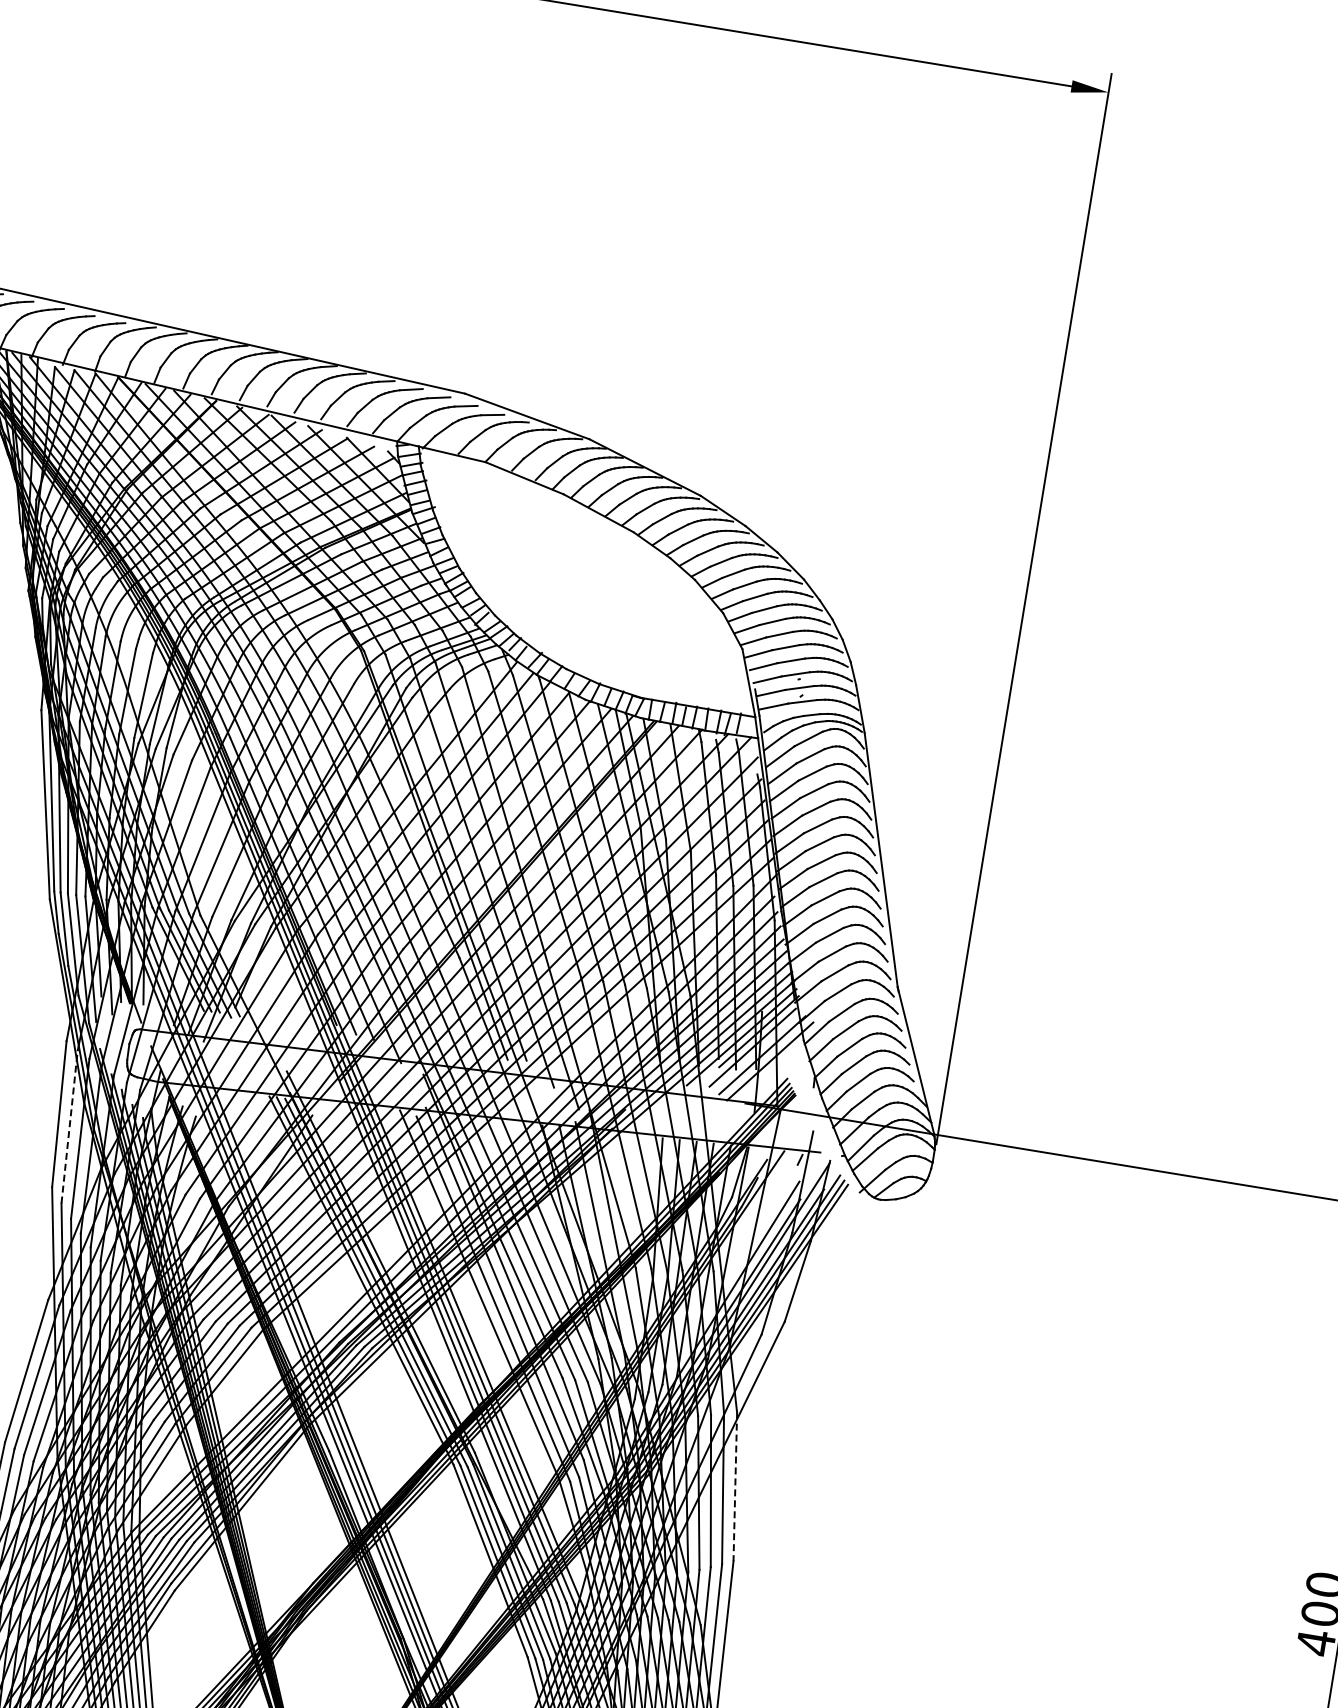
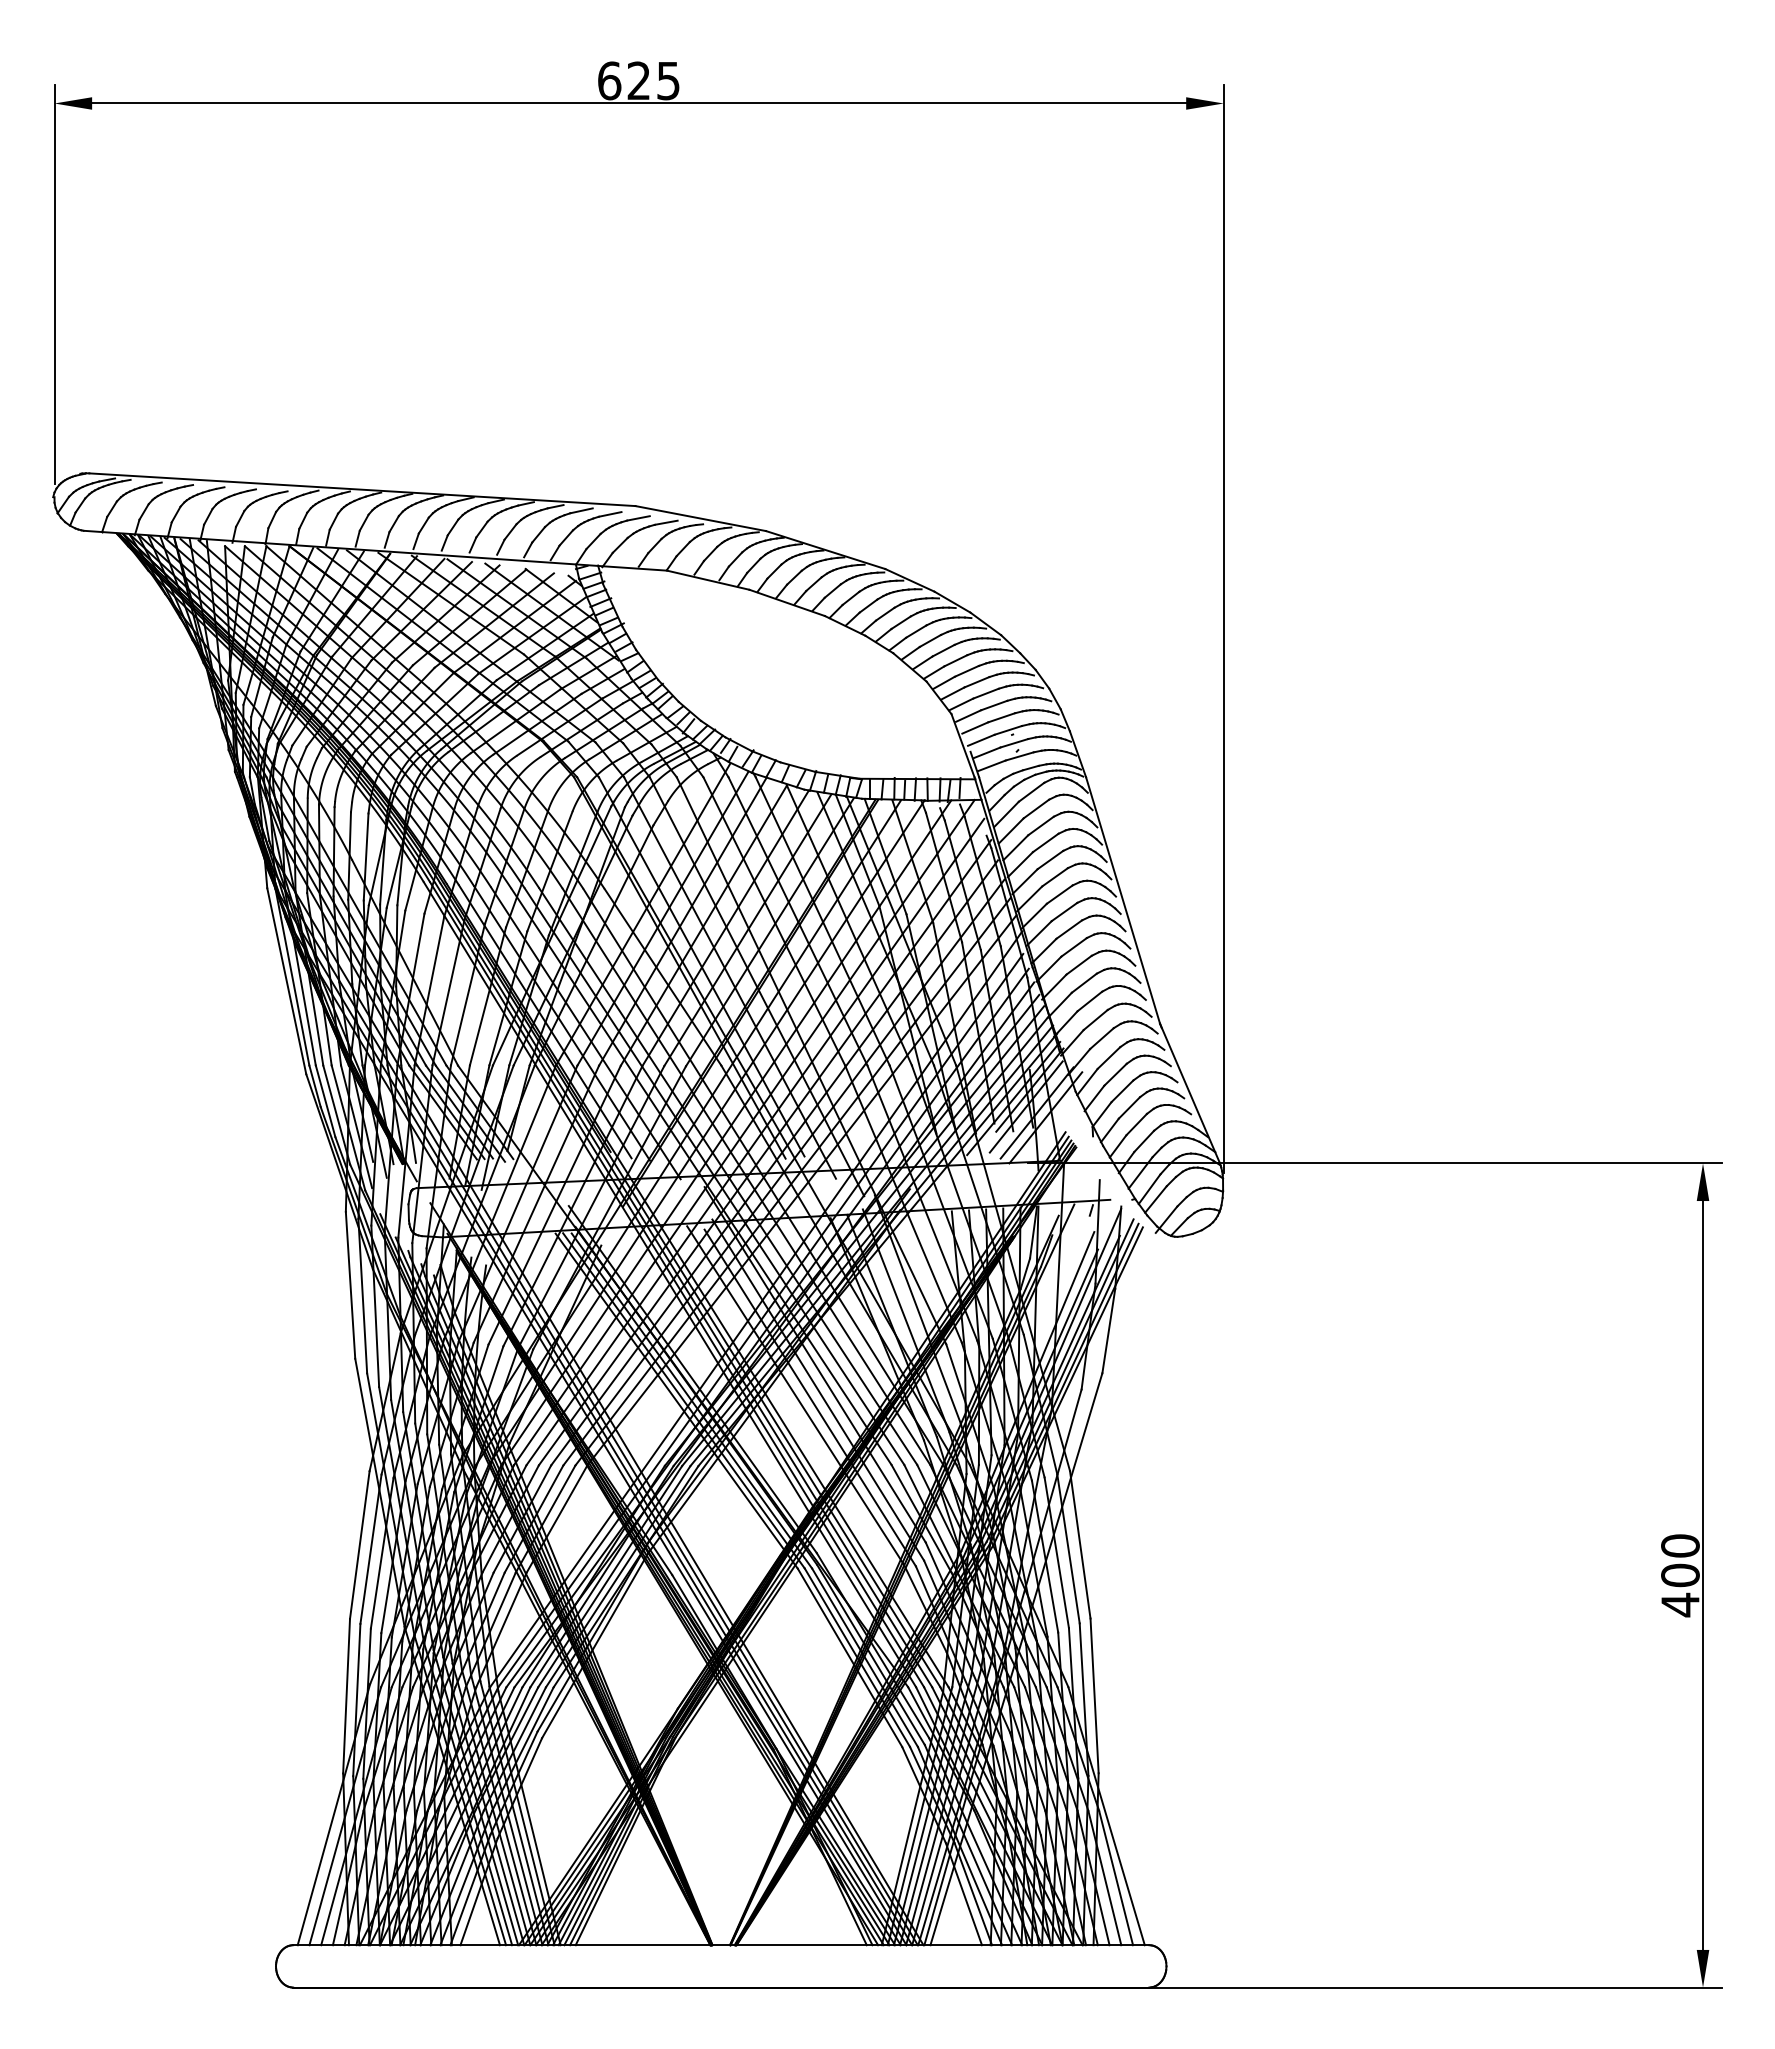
line: (69, 1126) -> (362, 1295), dashed -> solid
line: (735, 1486) -> (1080, 1544), dashed -> solid

